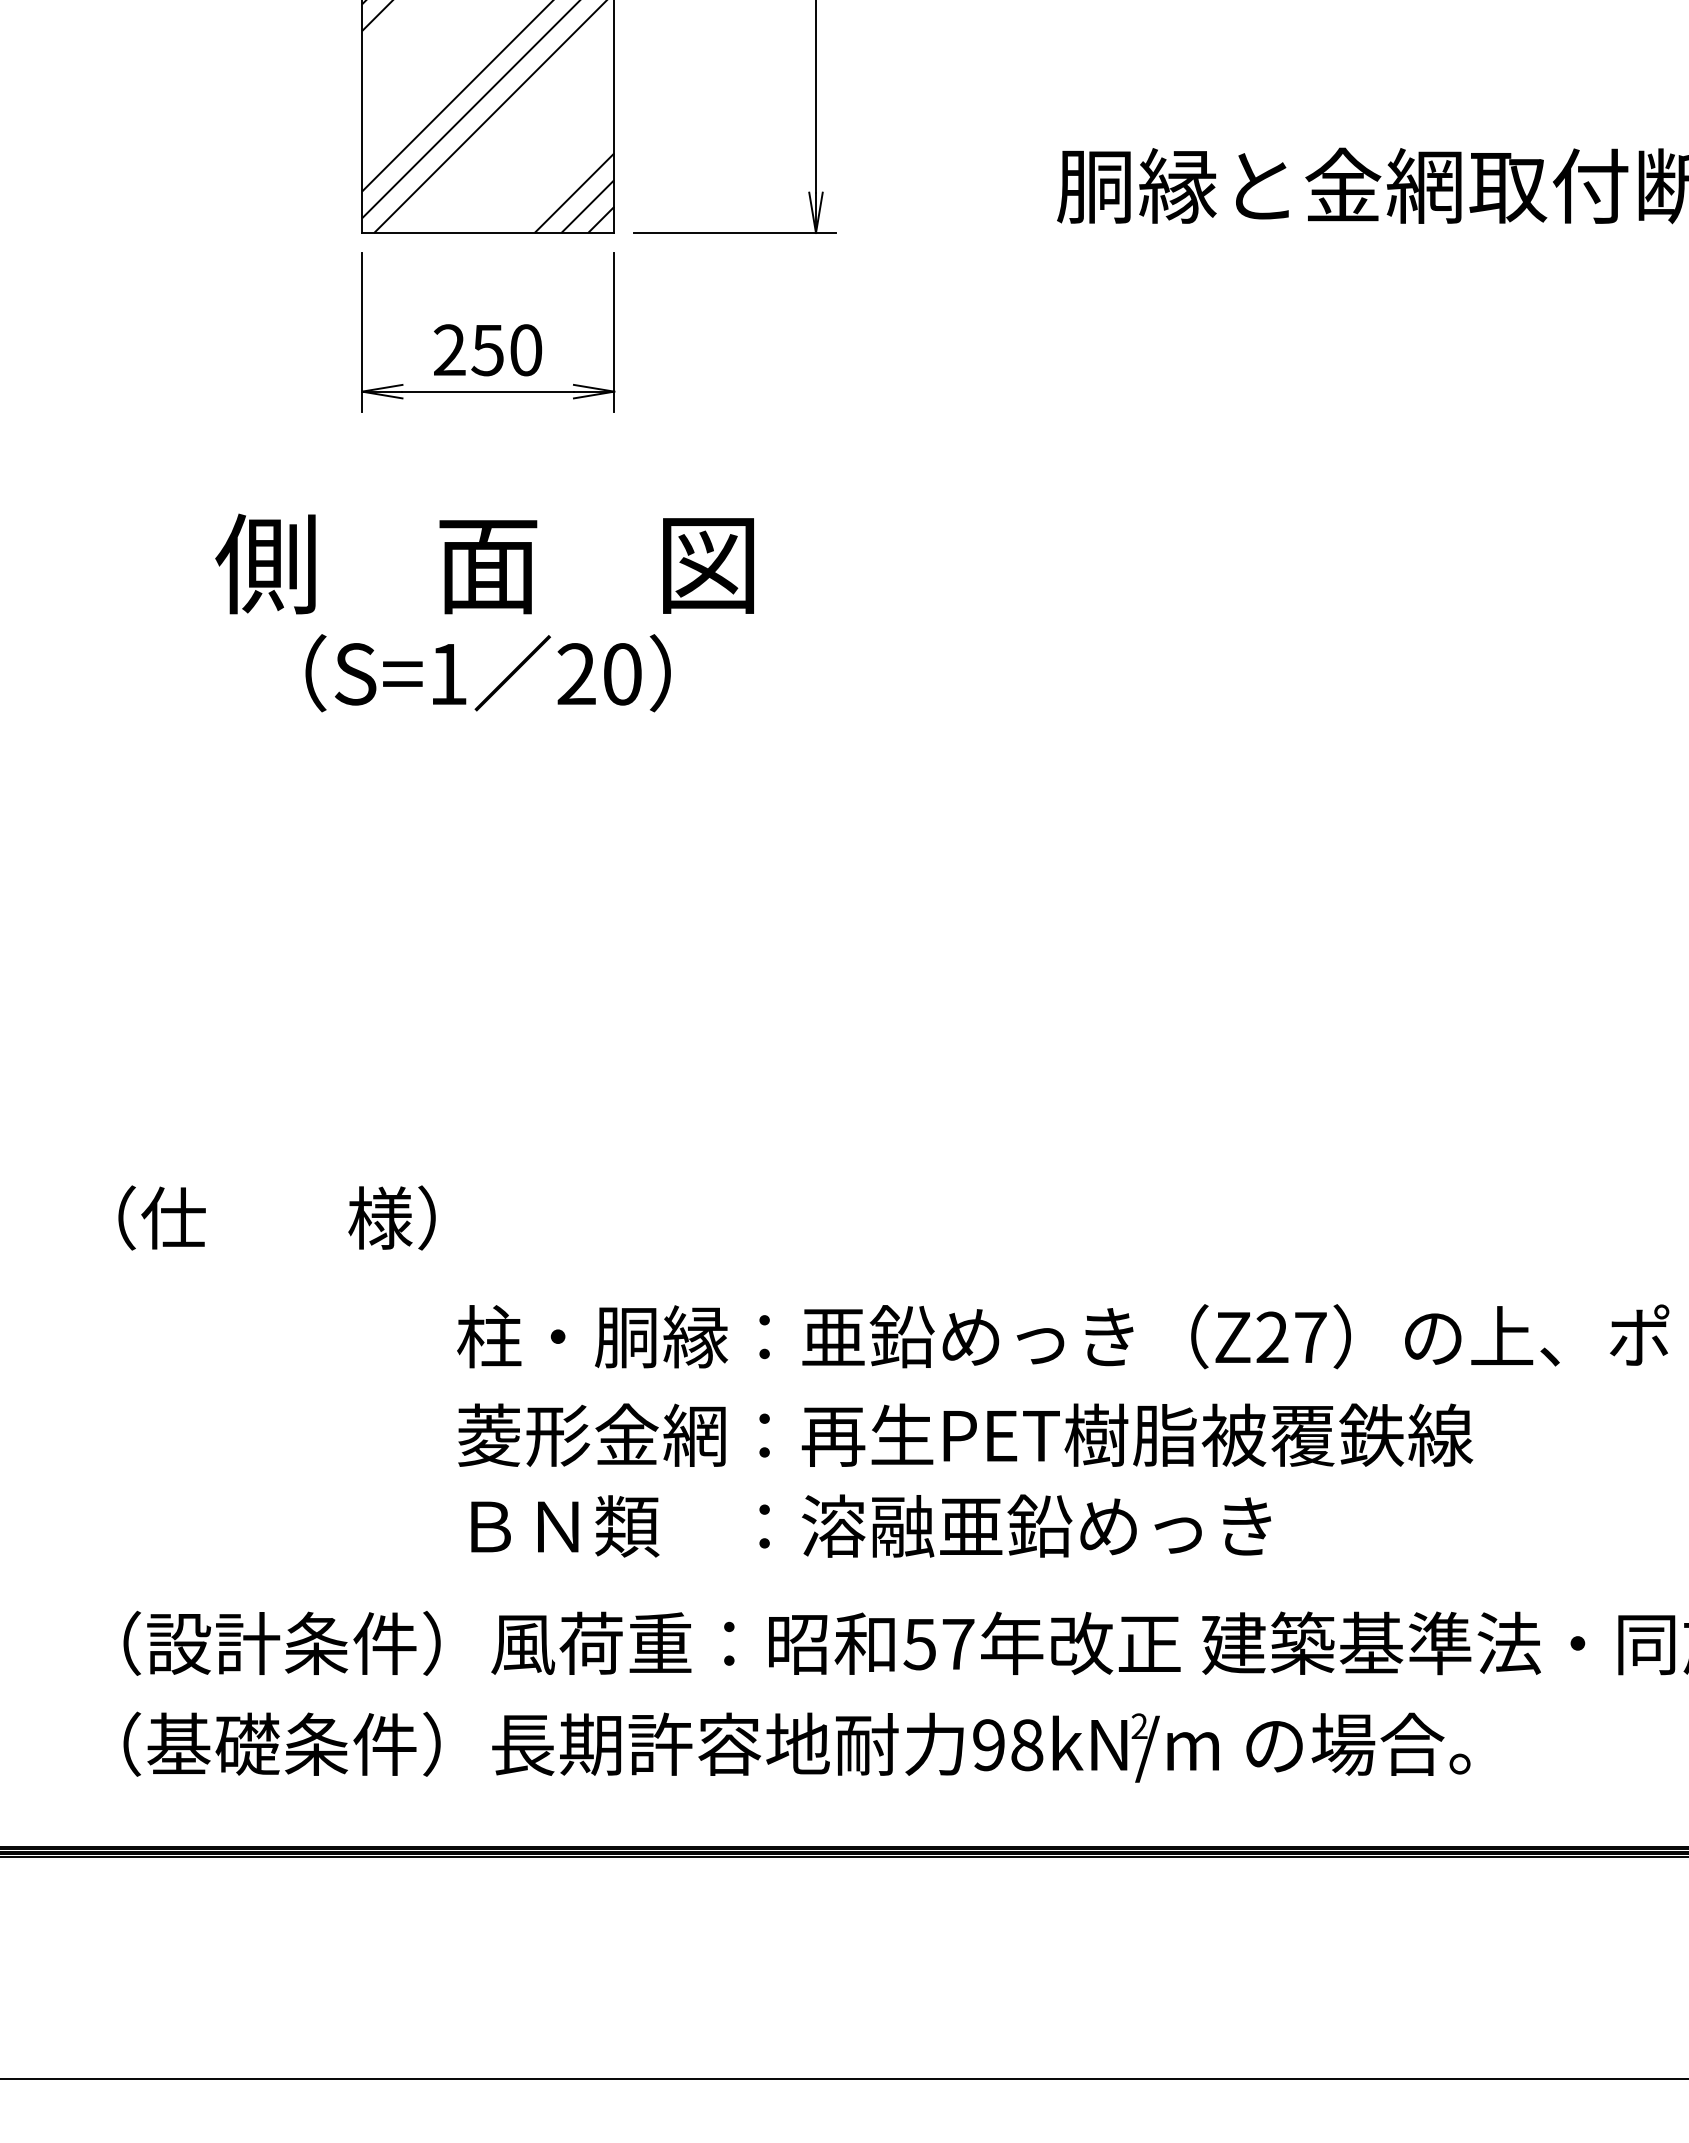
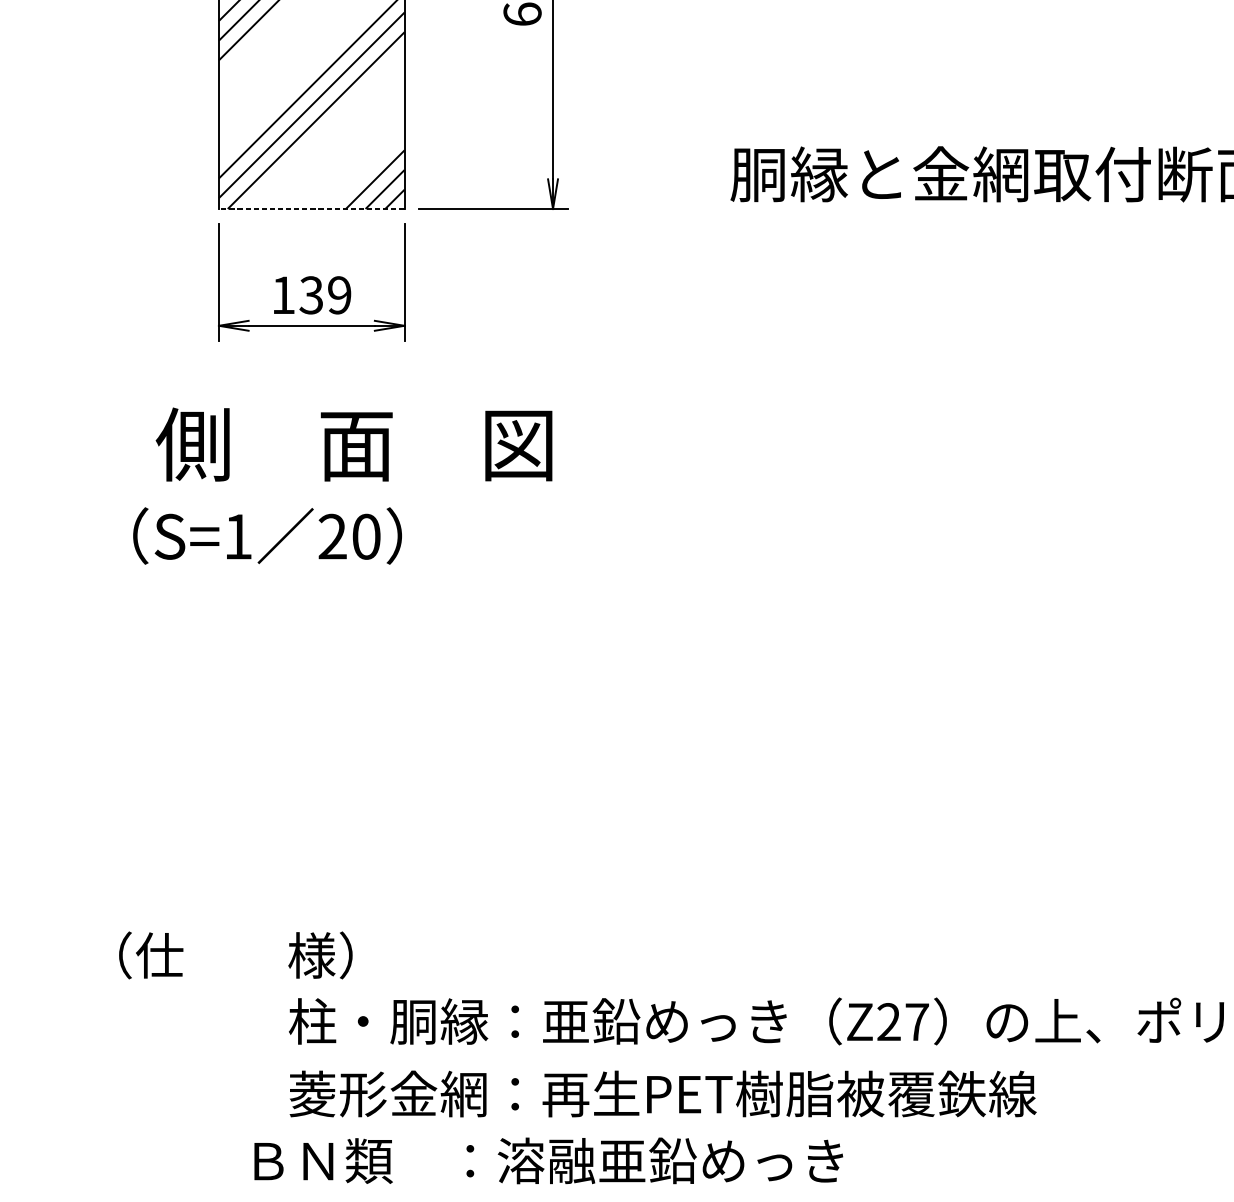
line: (487, 233) -> (311, 209), solid -> dashed
text: (488, 350) -> (311, 295), 250 -> 139
text: (484, 563) -> (353, 444), moved
text: (487, 673) -> (267, 536), moved
text: (276, 1217) -> (235, 955), moved
text: (871, 1525) -> (548, 1160), moved

